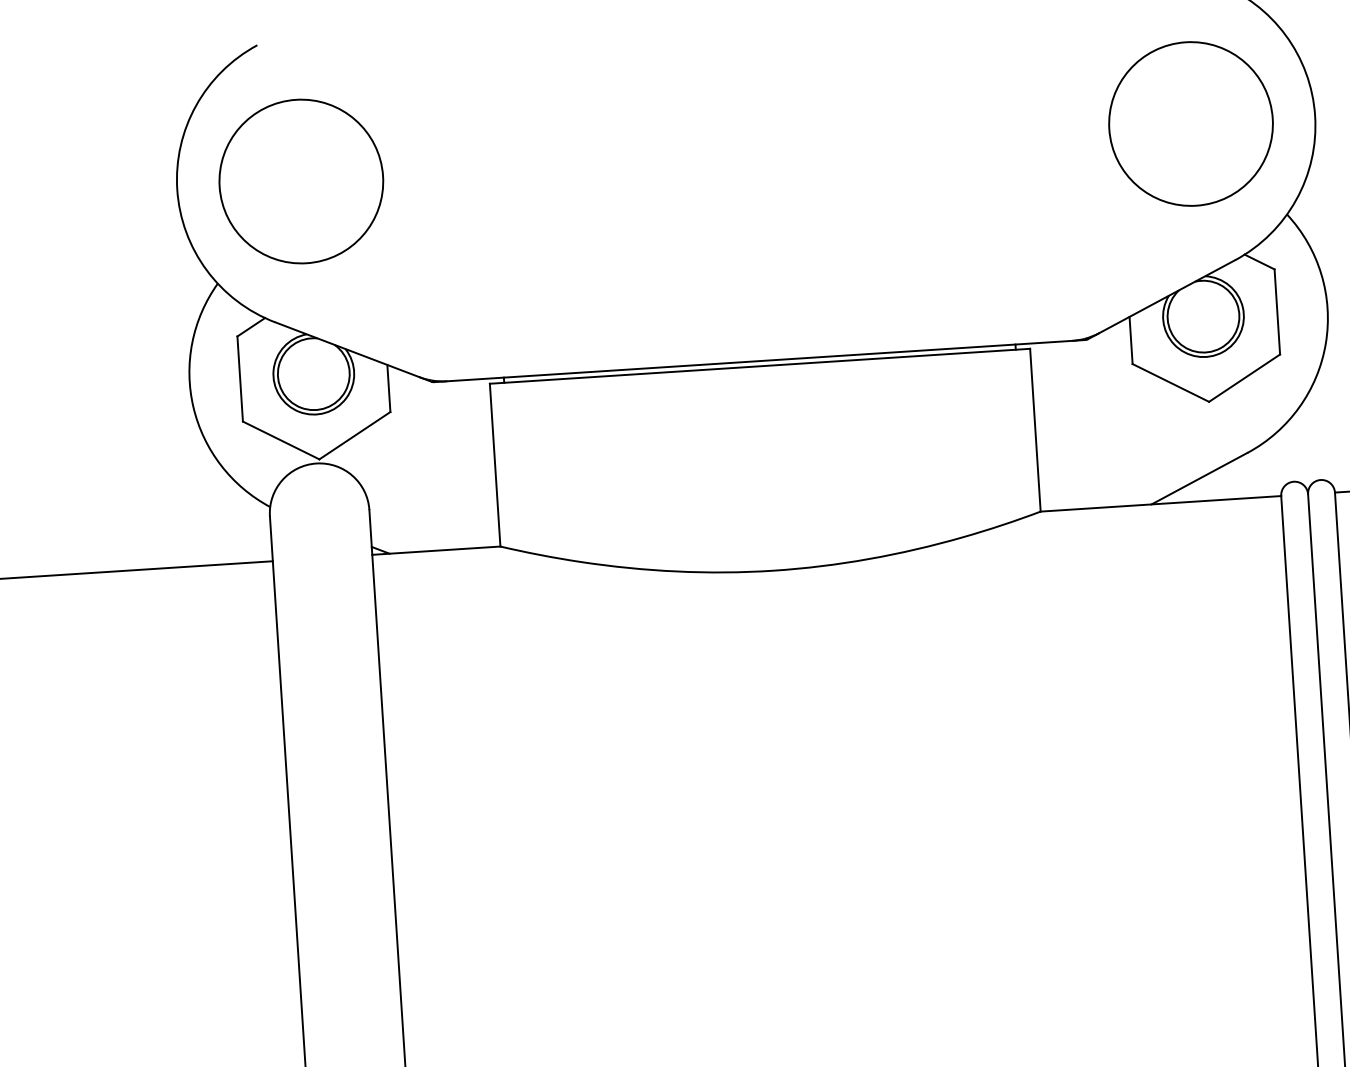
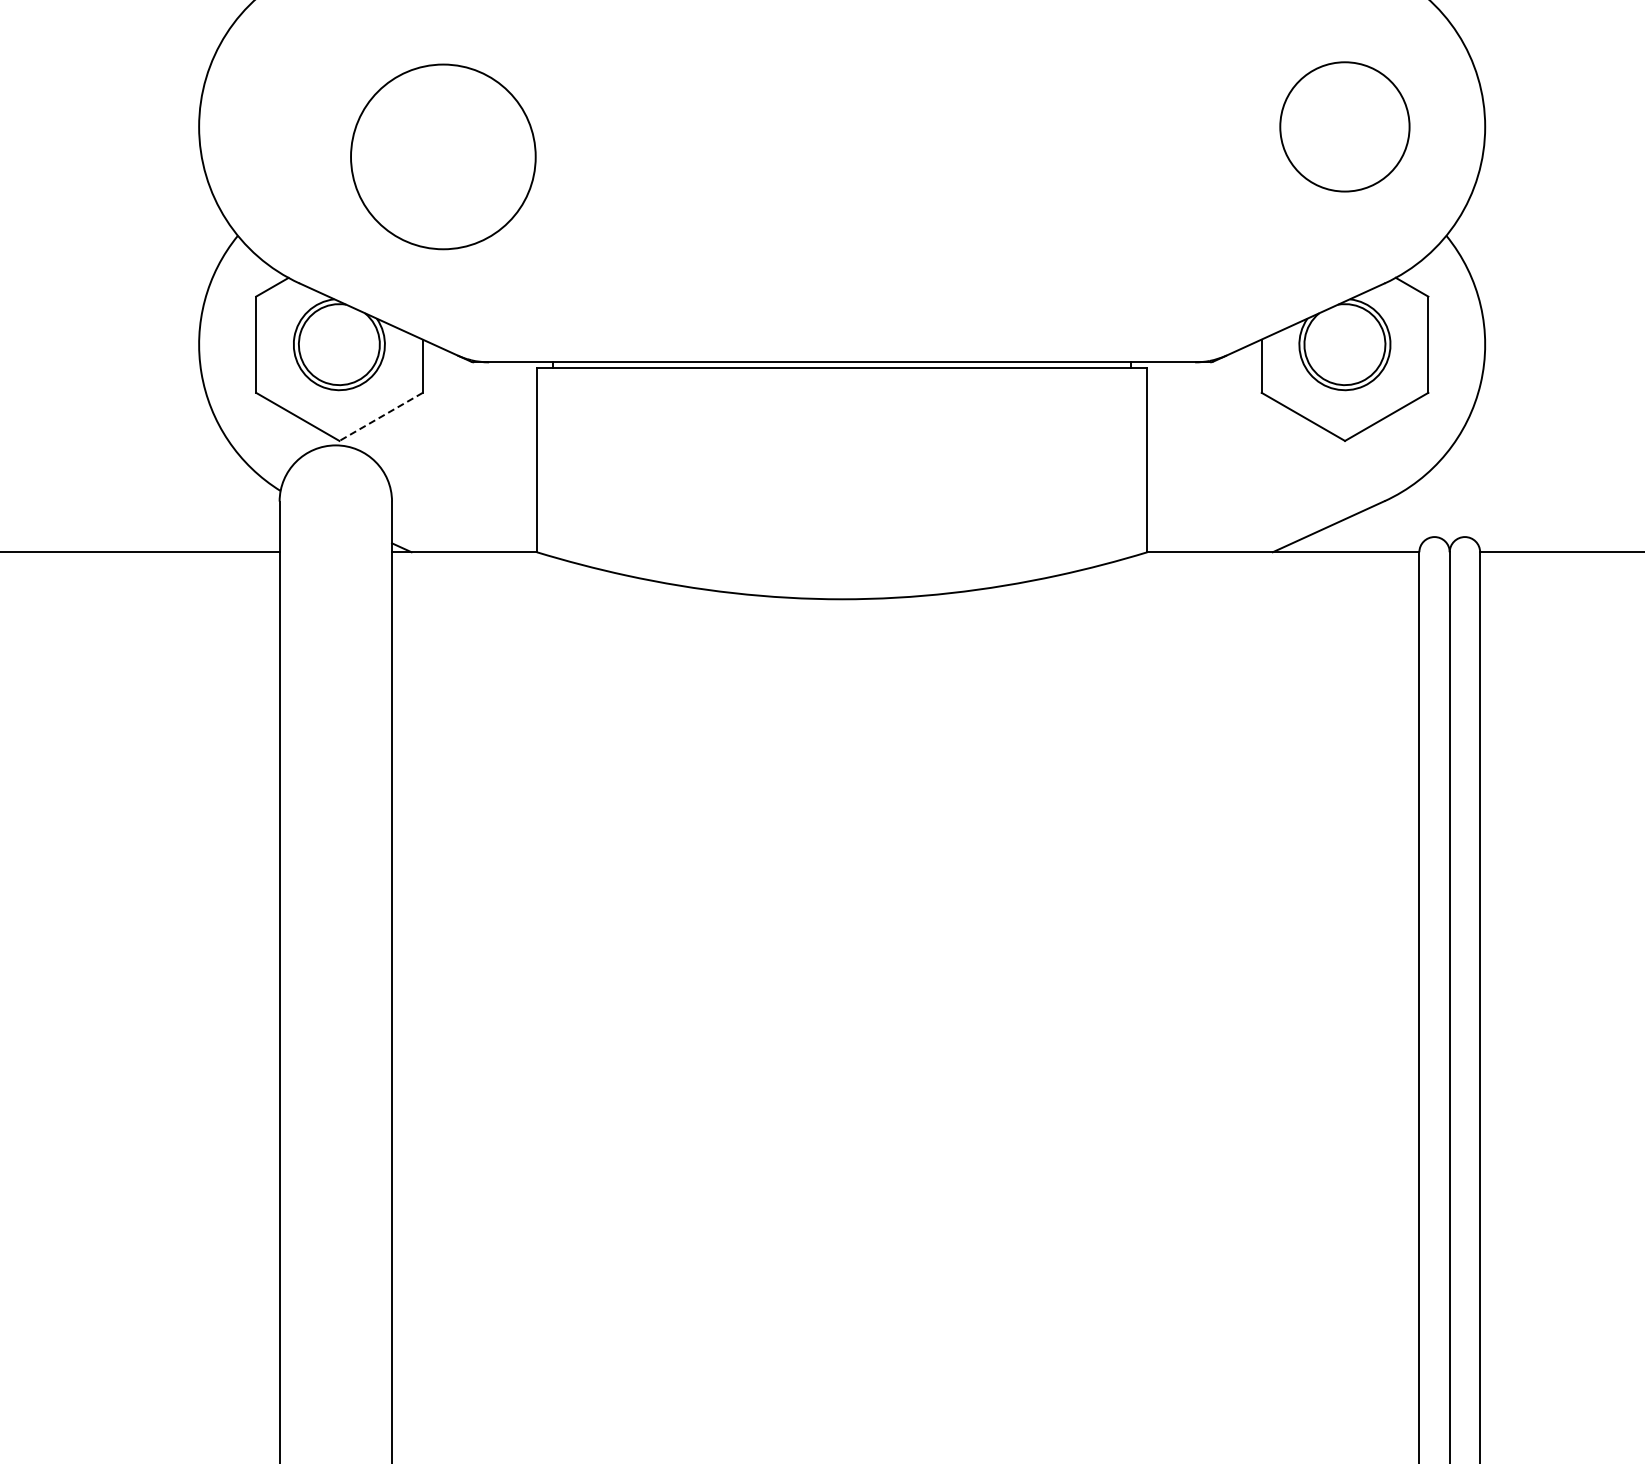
circle: (1190, 123) -> (1344, 126), size x0.7
circle: (301, 181) -> (443, 156), moved
line: (354, 436) -> (380, 417), solid -> dashed

